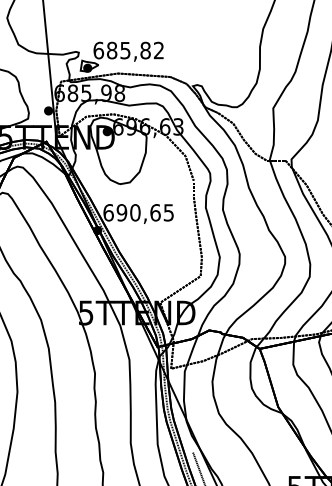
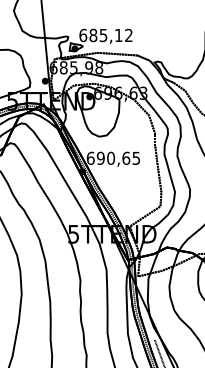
text: (145, 50) -> (118, 35), 685,82 -> 685,12

